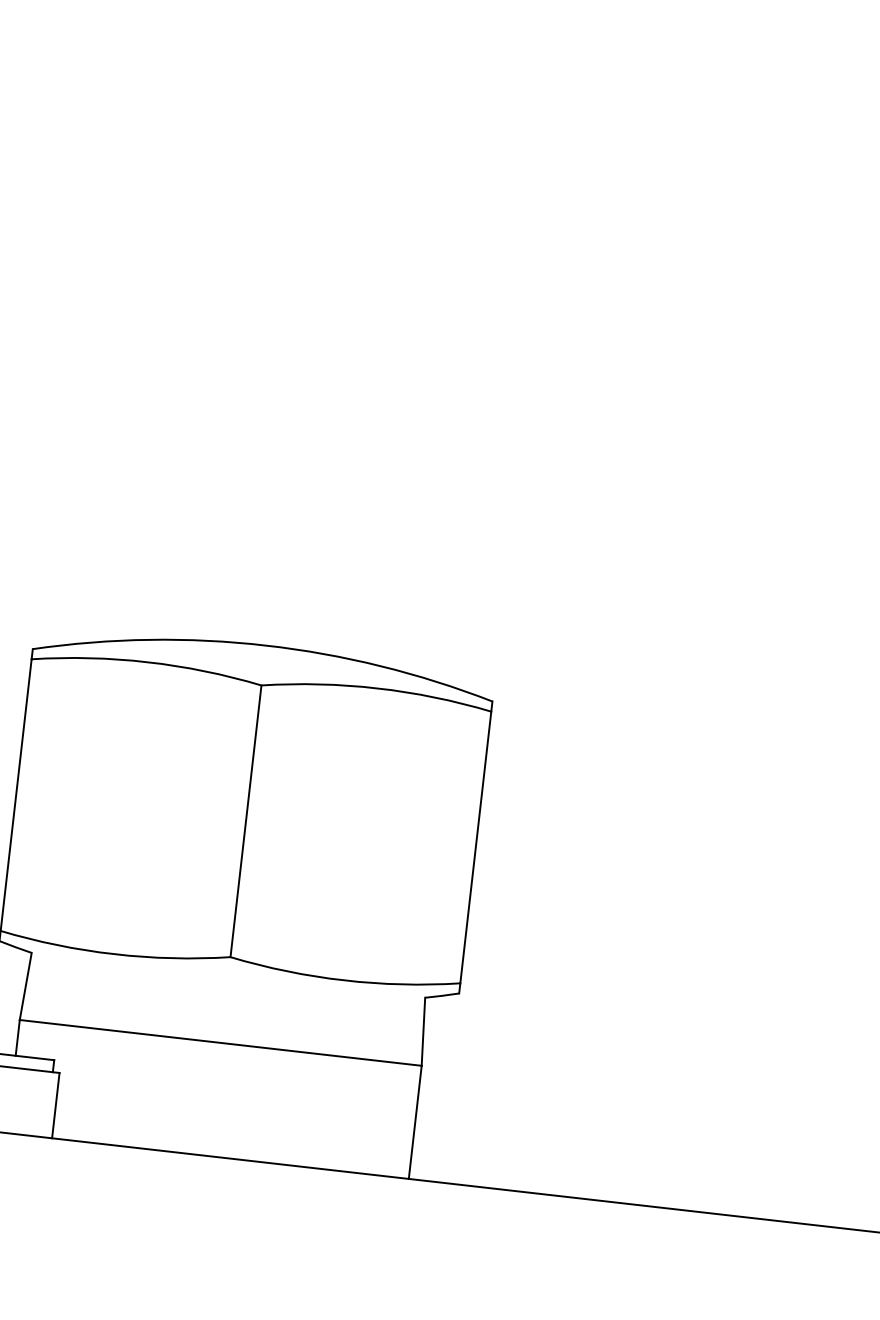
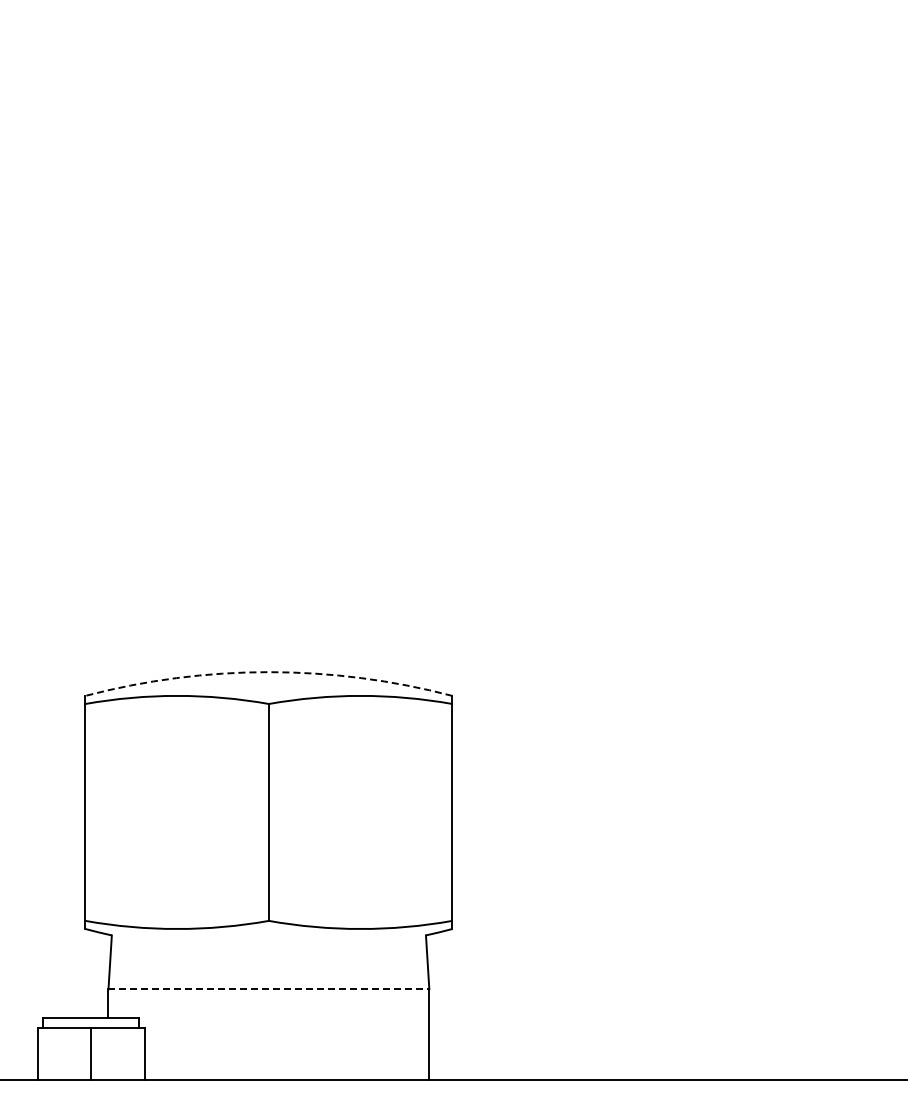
arc: (265, 645) -> (268, 672), solid -> dashed
line: (221, 1043) -> (269, 989), solid -> dashed

